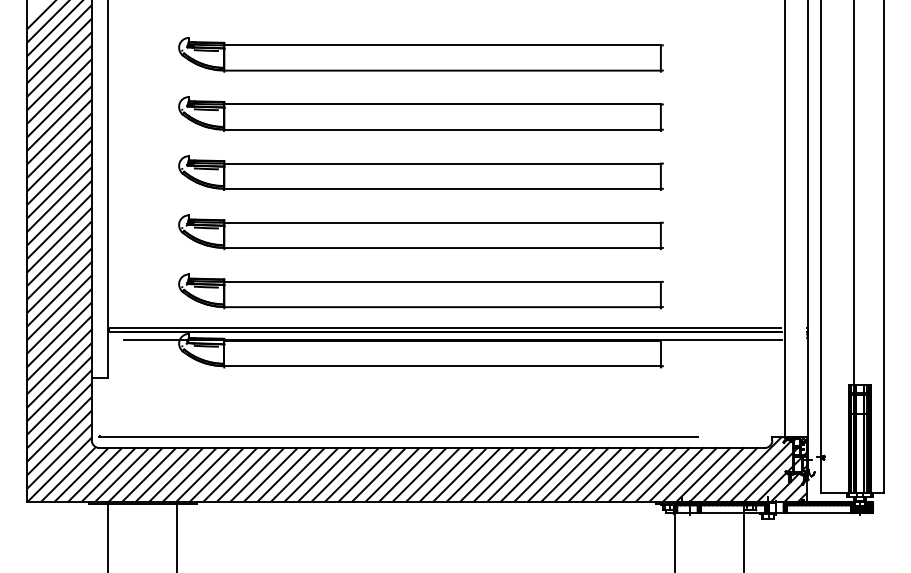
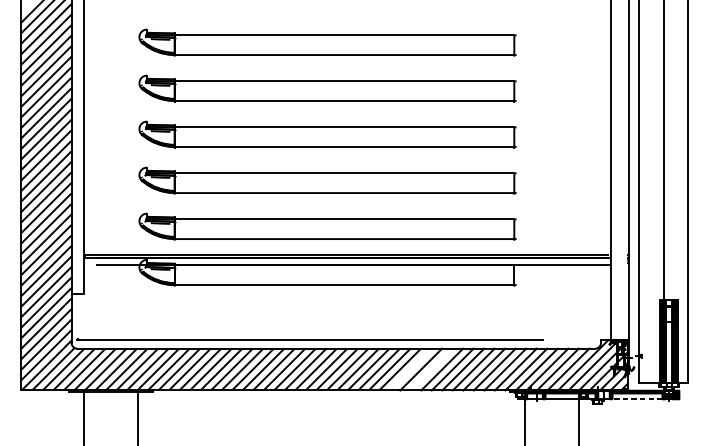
line: (527, 474) -> (410, 369), removed
line: (554, 474) -> (431, 369), removed
line: (818, 512) -> (636, 398), solid -> dashed

